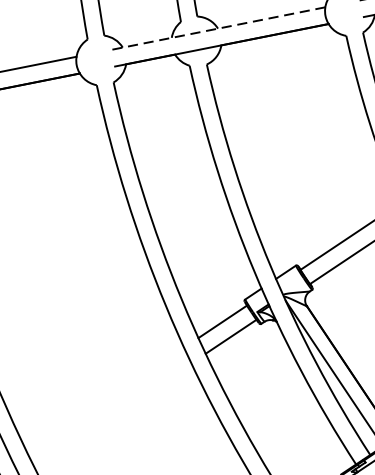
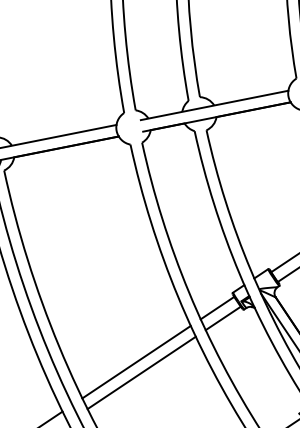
line: (218, 28) -> (214, 105), dashed -> solid
line: (105, 399) -> (136, 361), added
line: (112, 415) -> (141, 372), added

